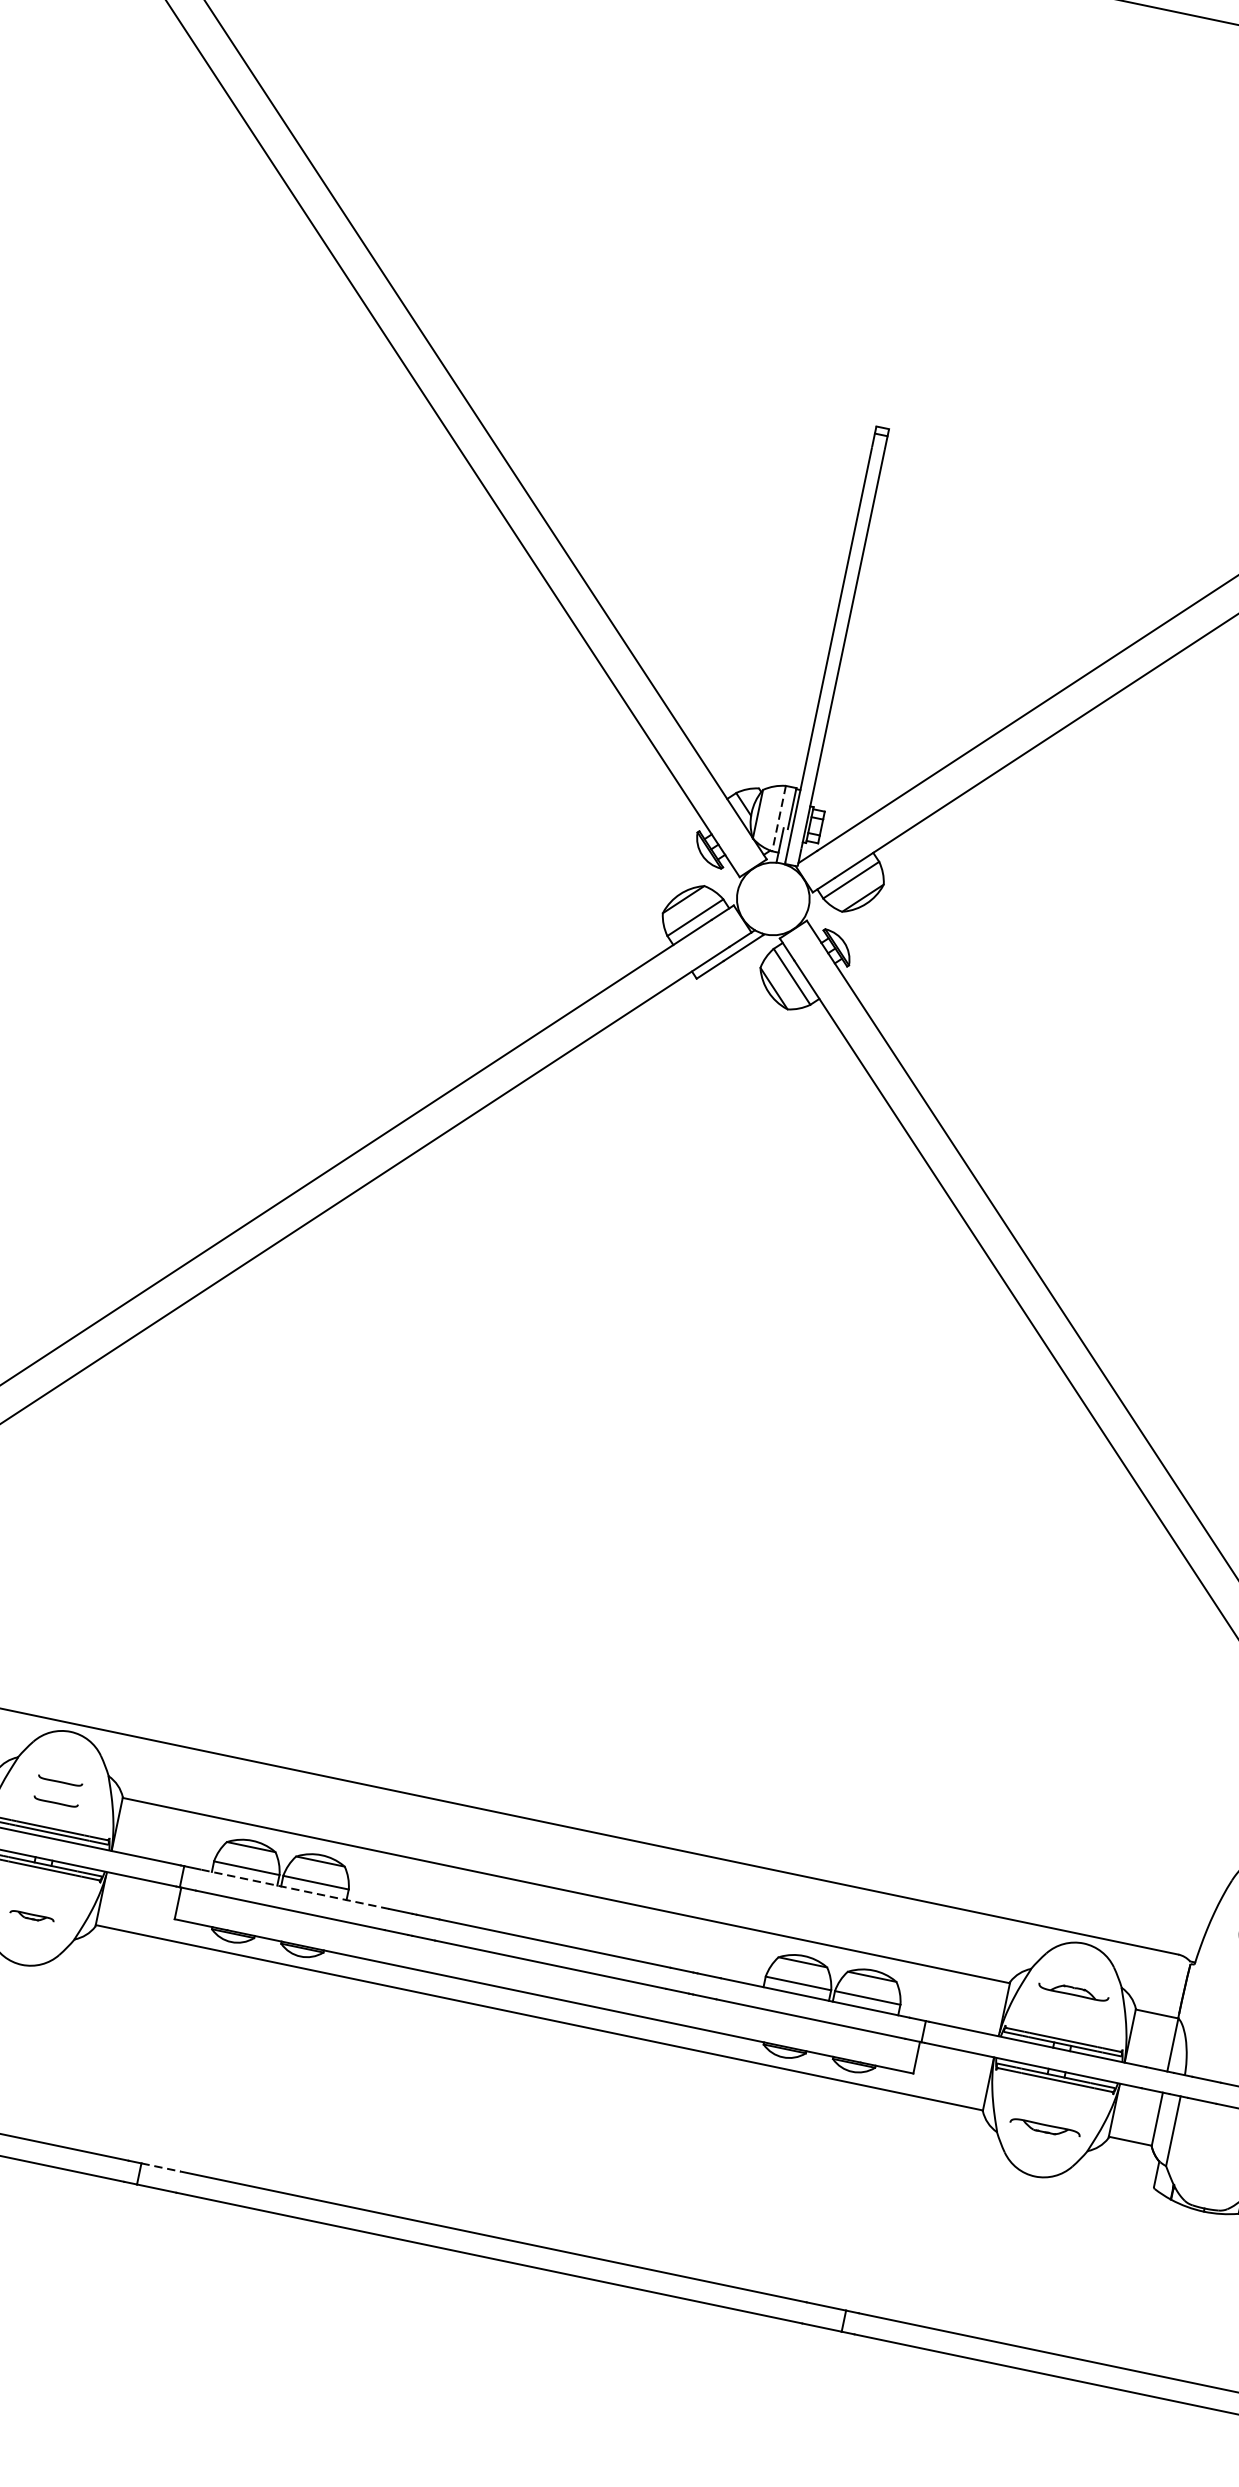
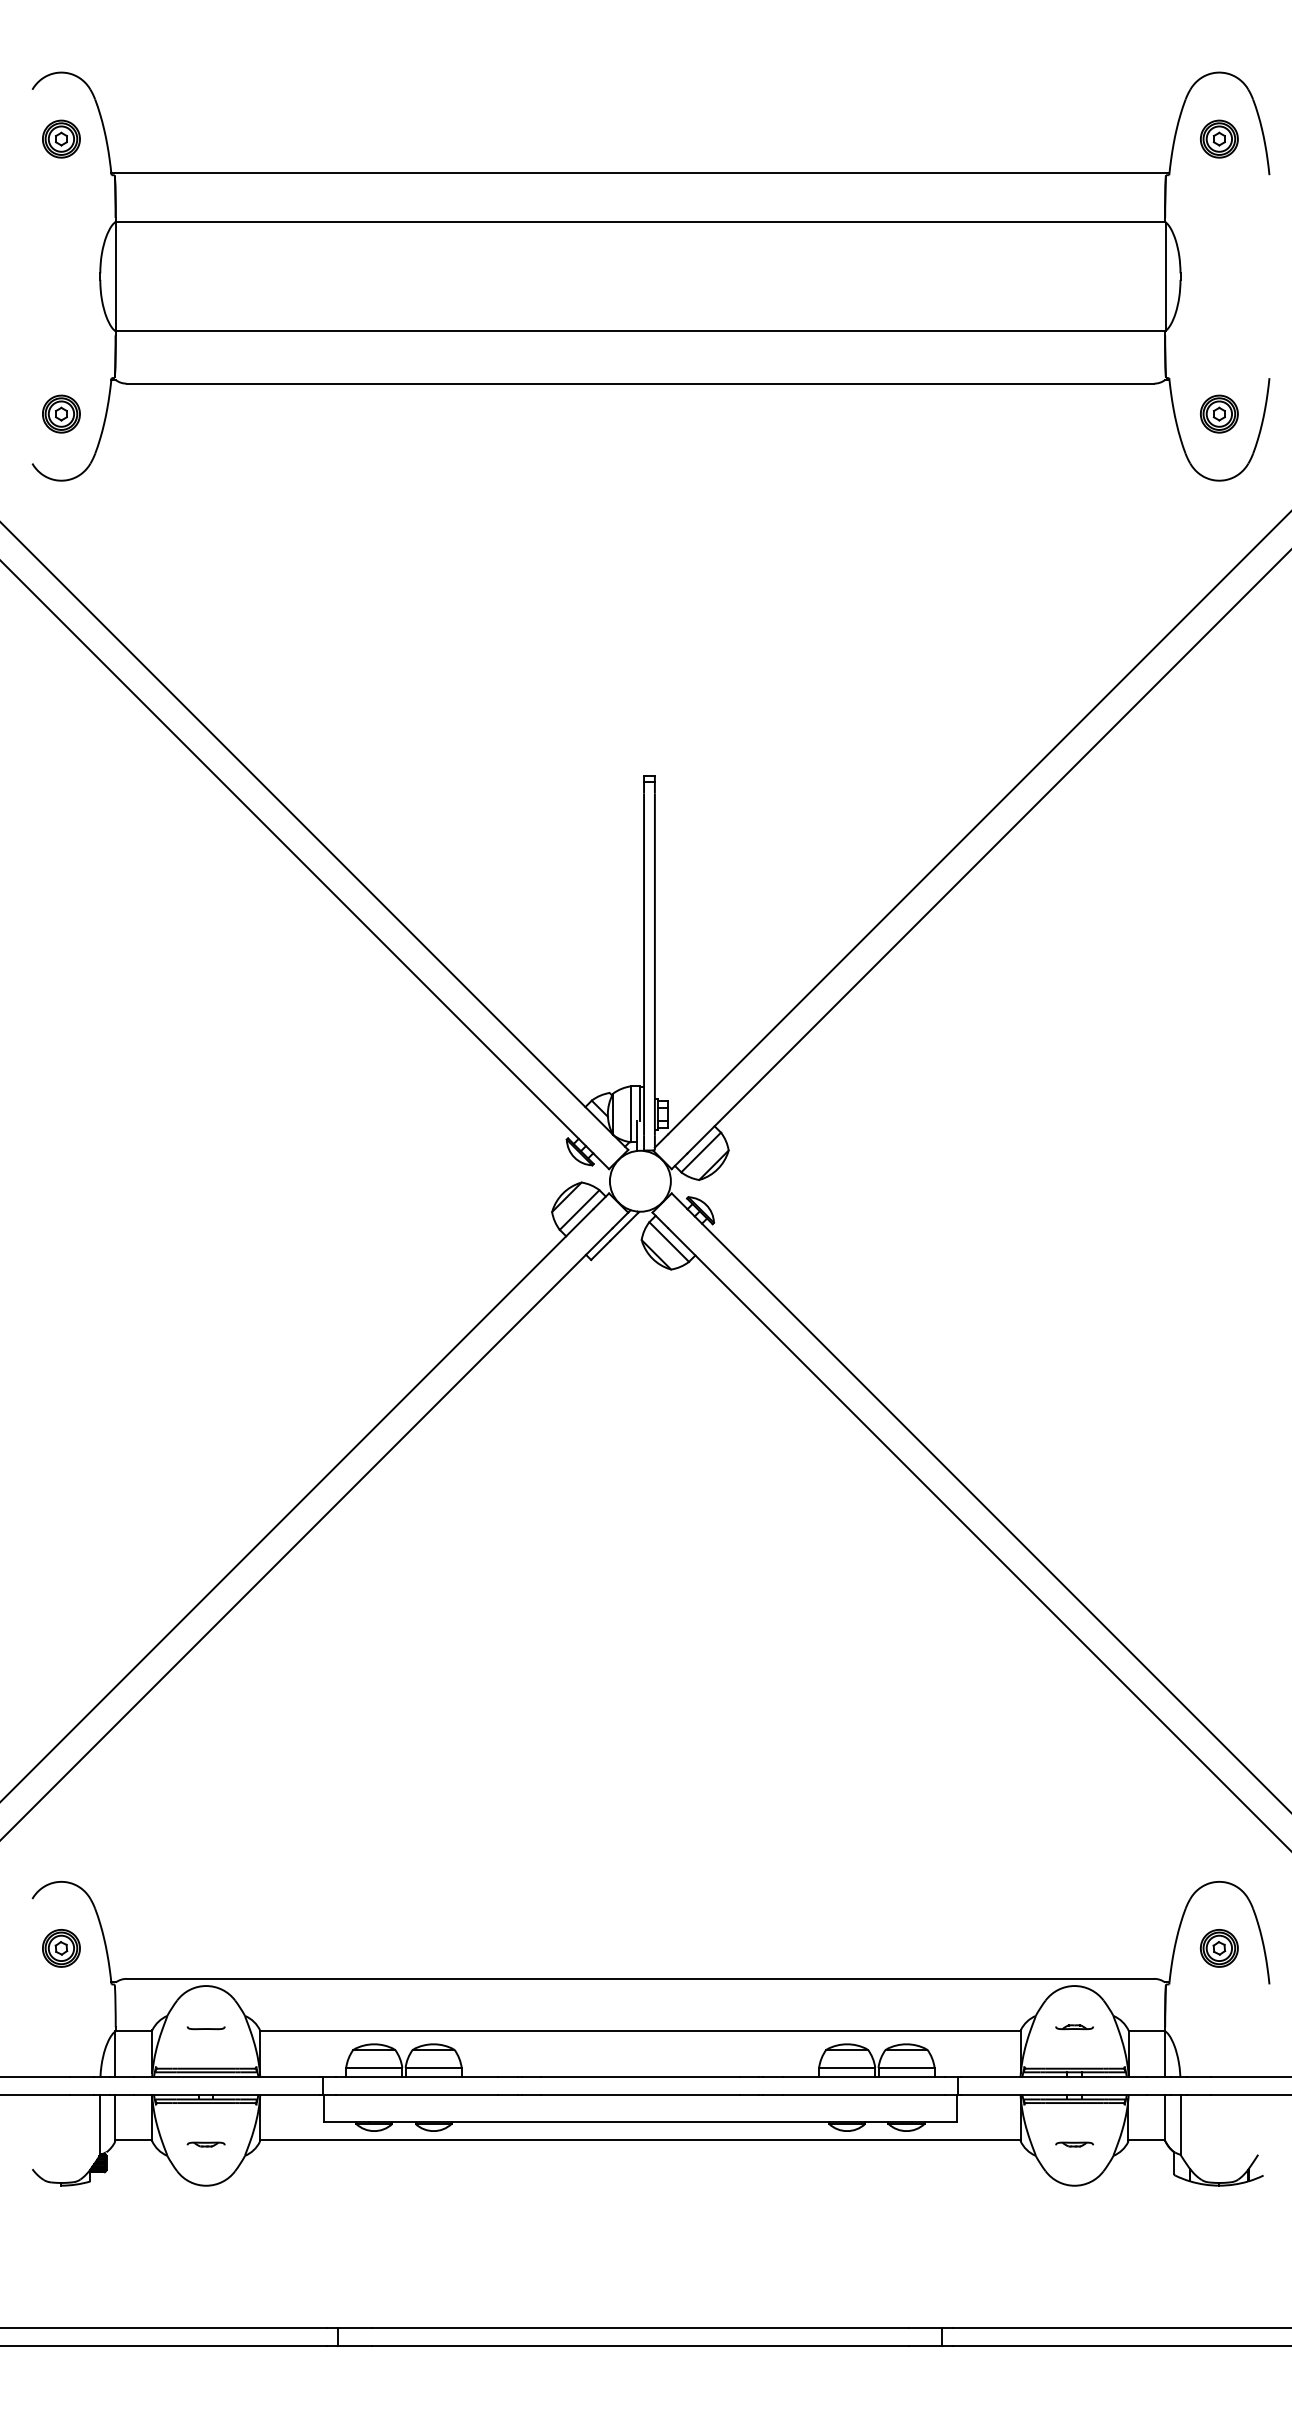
line: (779, 818) -> (631, 1114), dashed -> solid
curve: (55, 1802) -> (205, 2046), removed
line: (295, 1888) -> (417, 2076), dashed -> solid
part: (1073, 1991) -> (1074, 2027), size x0.62
part: (1044, 2128) -> (1074, 2144), size x0.62
line: (161, 2167) -> (355, 2328), dashed -> solid

